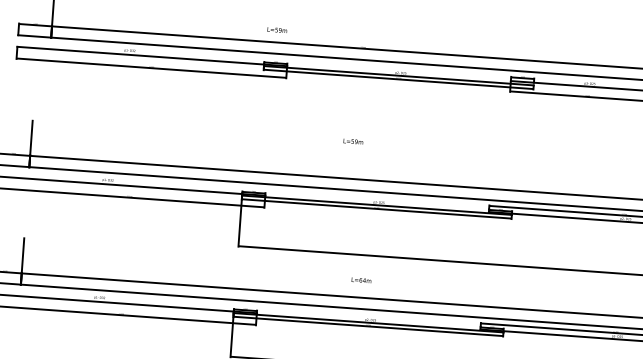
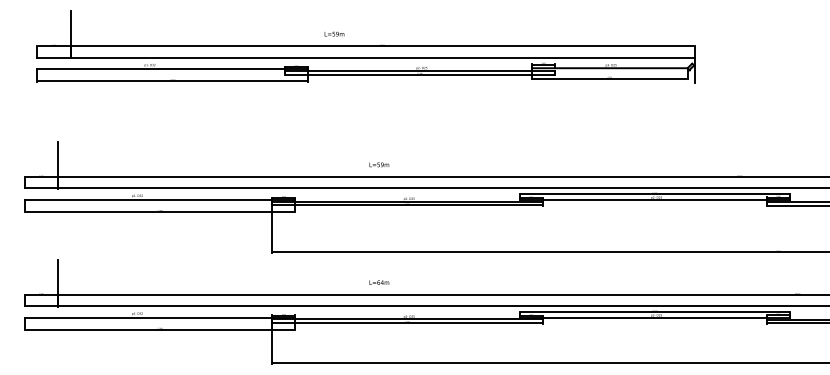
text: (277, 29) -> (334, 33), moved
text: (353, 141) -> (379, 164), moved
text: (361, 280) -> (379, 282), moved

